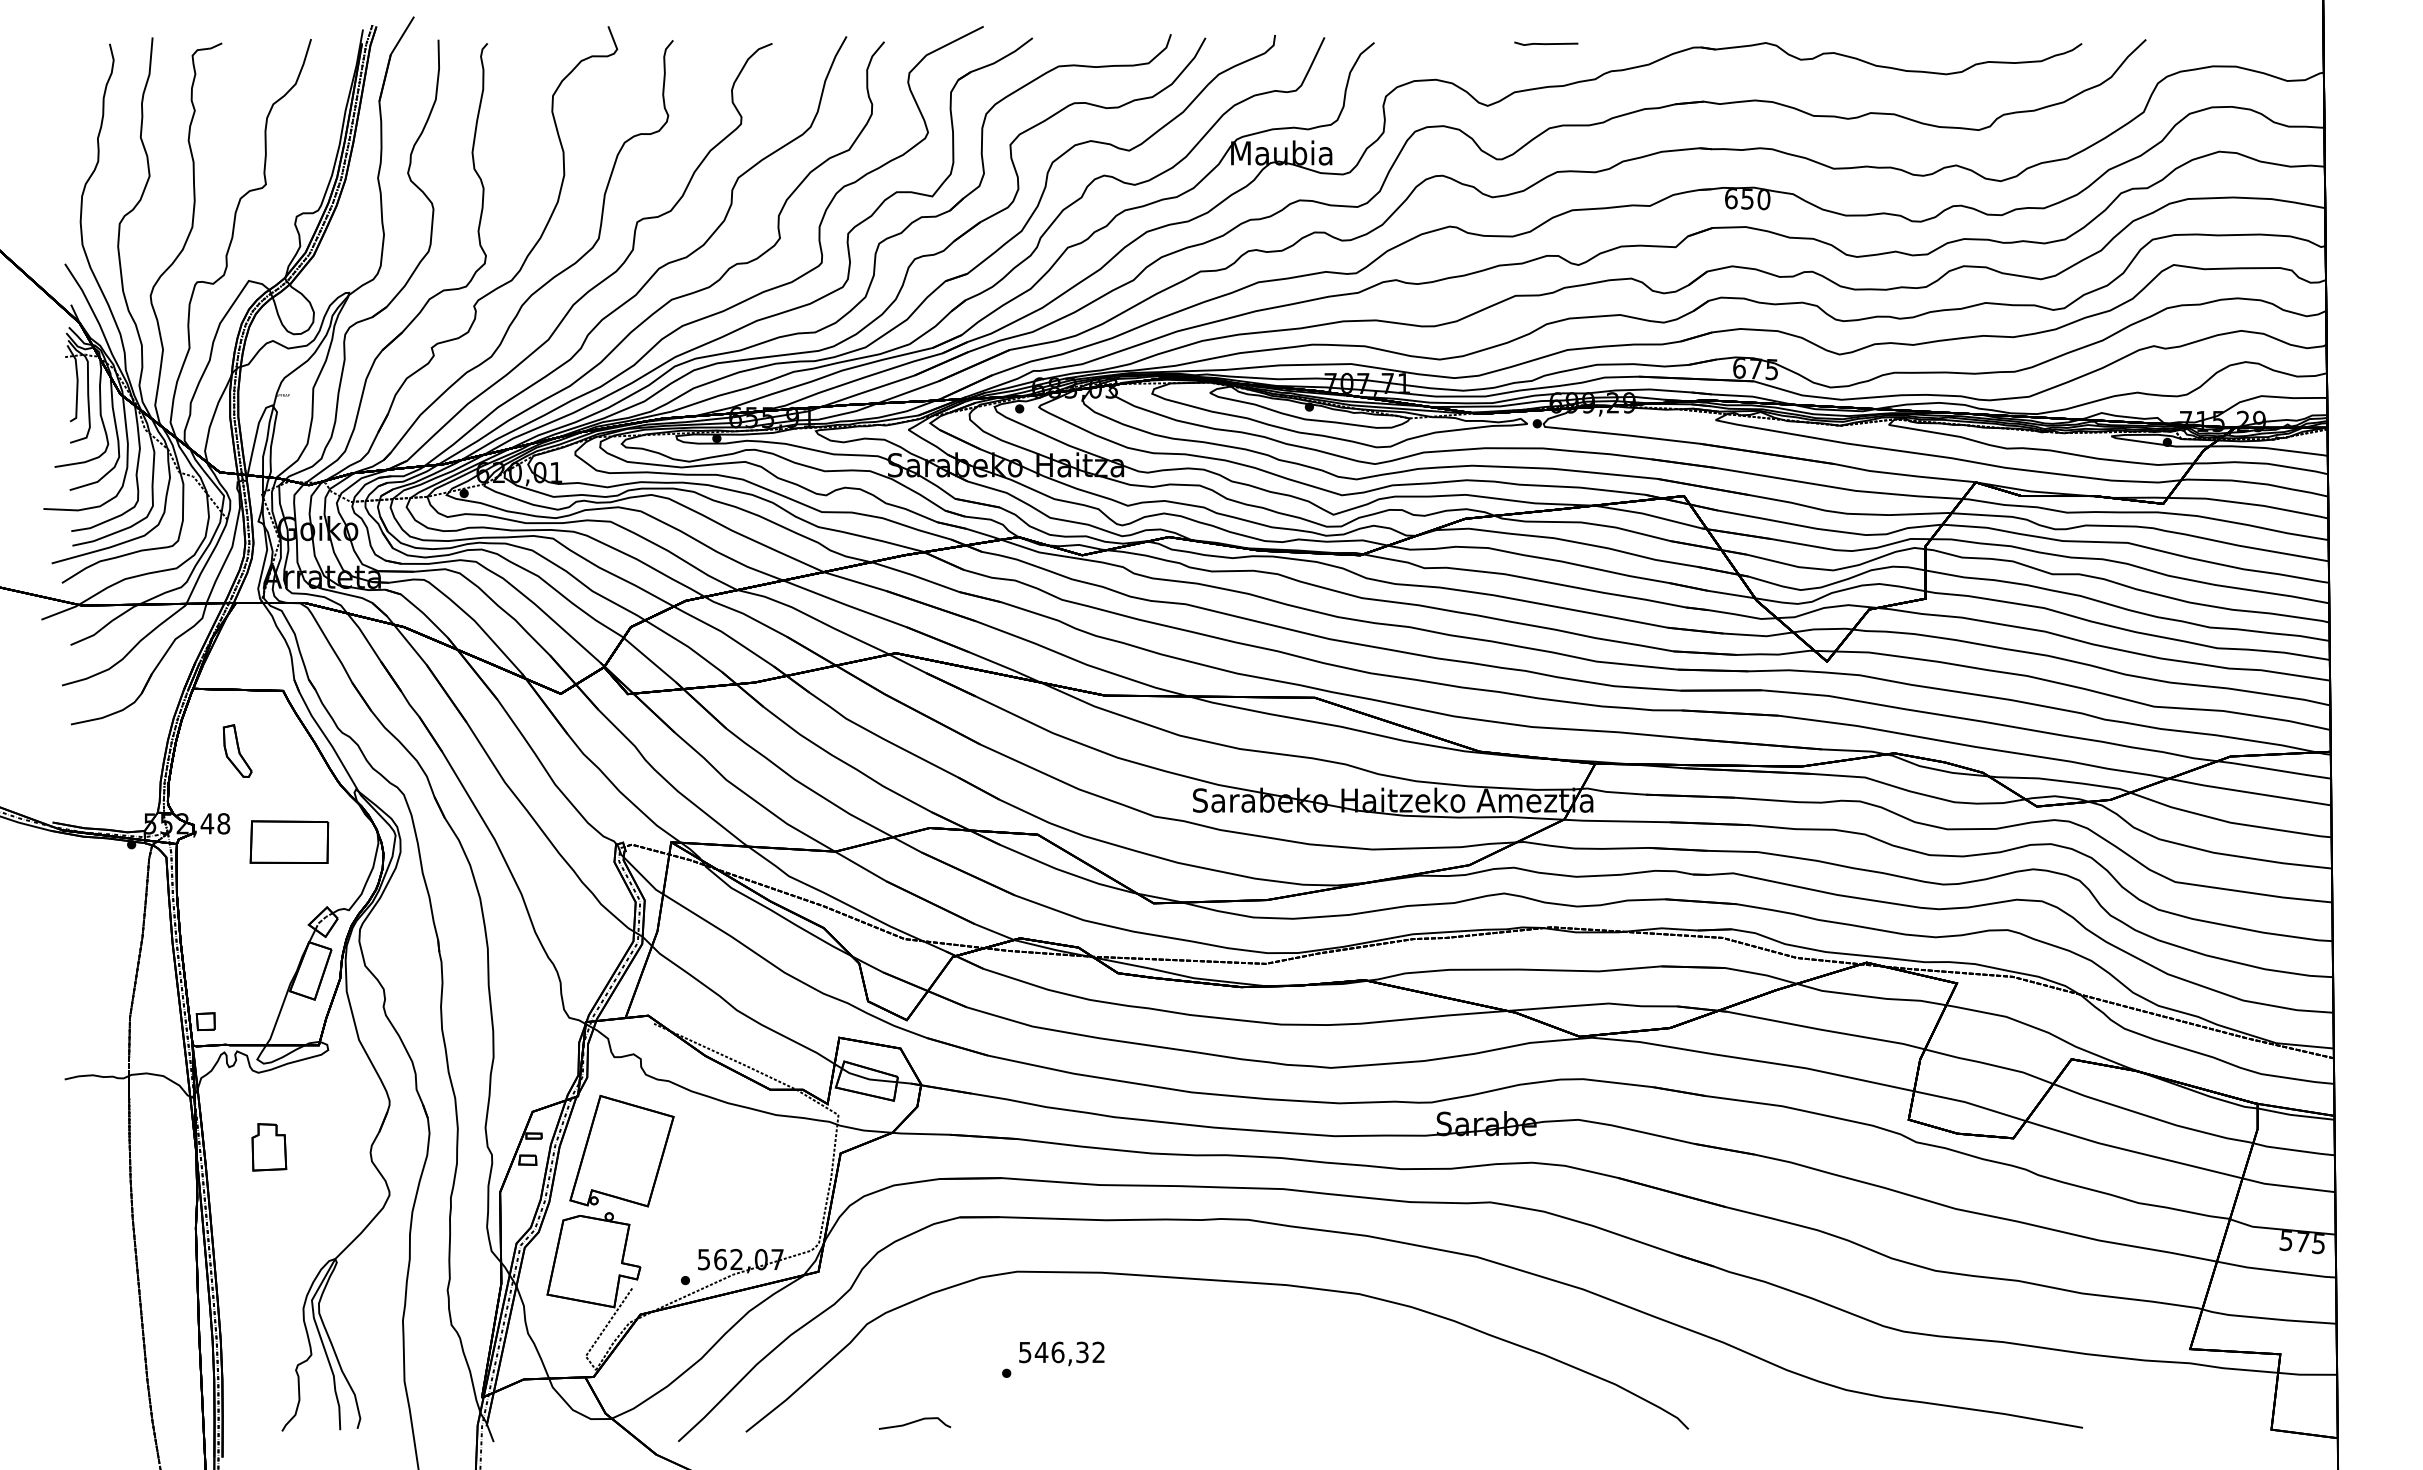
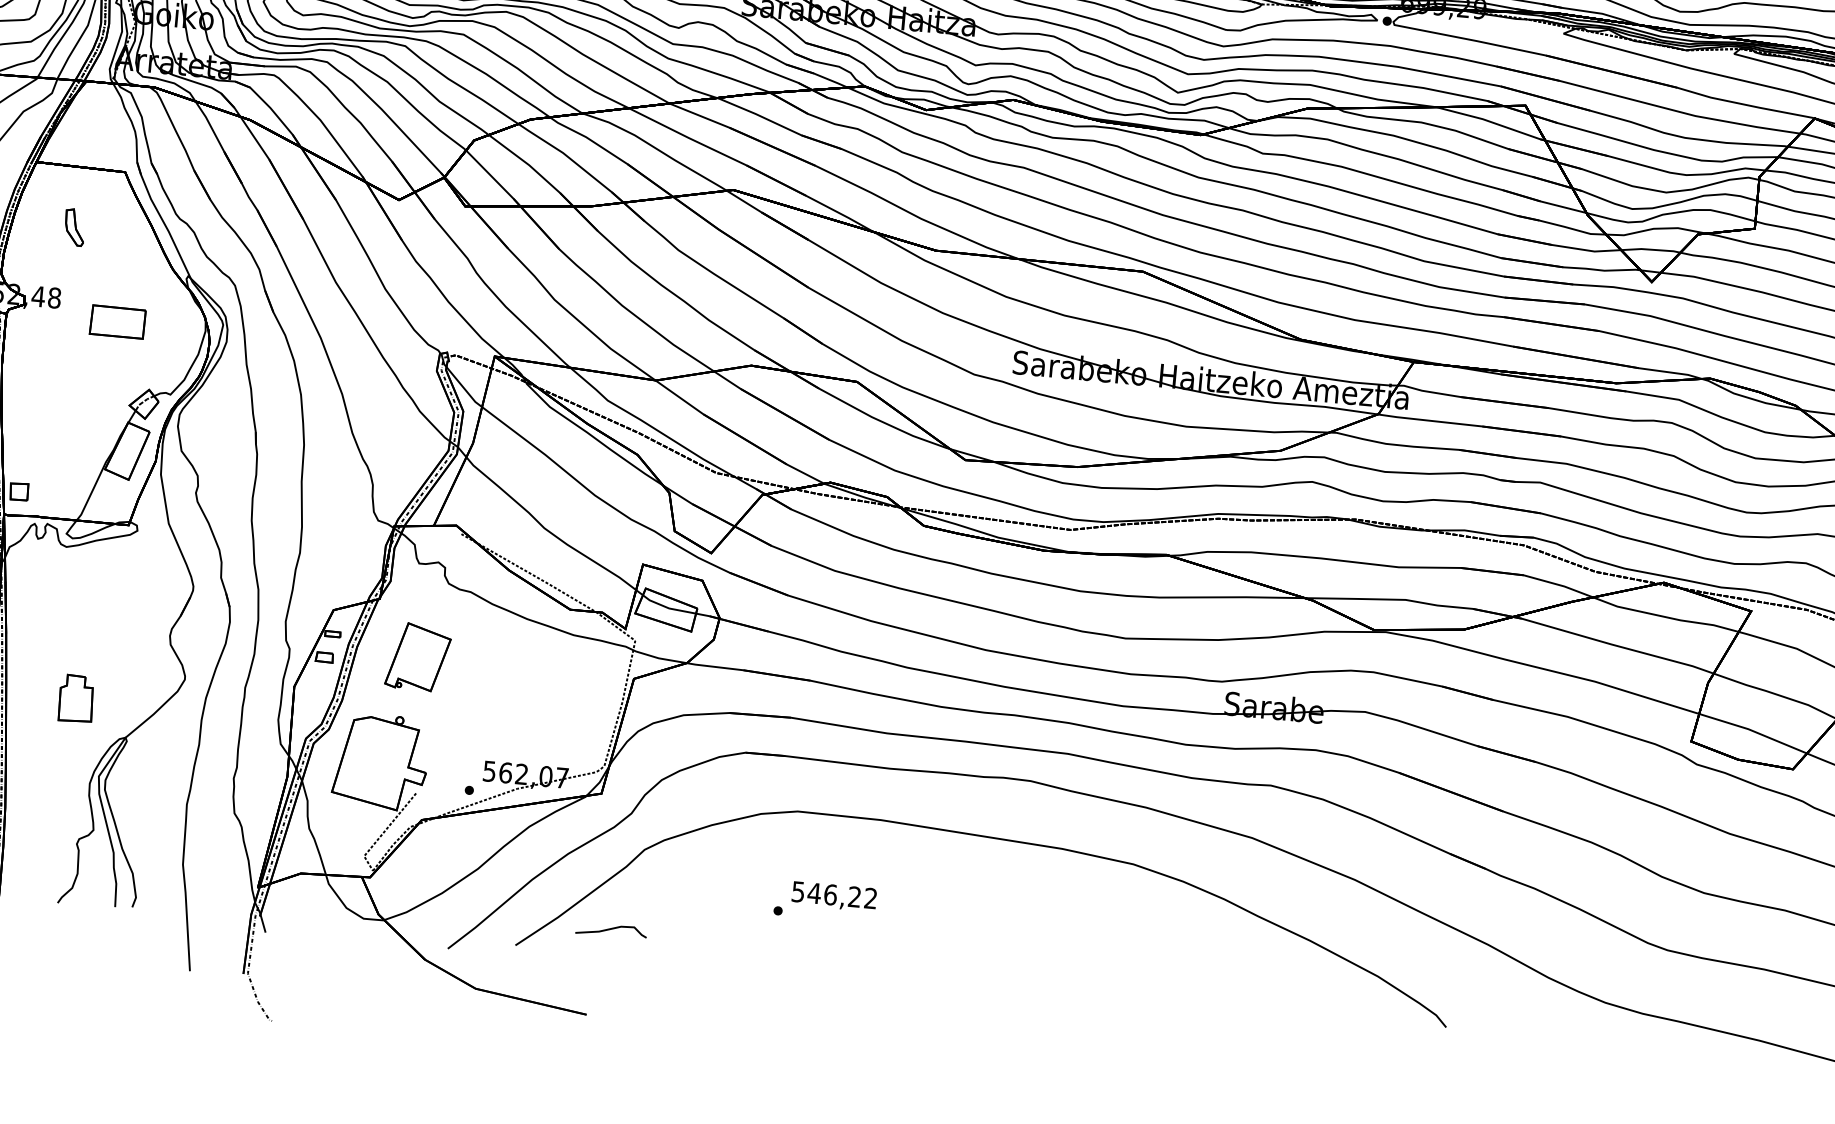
part: (237, 750) -> (74, 226), size x0.7
part: (289, 841) -> (117, 321), size x0.7
part: (269, 1147) -> (76, 698), moved
part: (621, 1151) -> (417, 657), size x0.6
text: (1082, 1352) -> (854, 897), 546,32 -> 546,22
curve: (914, 1422) -> (611, 929), moved

